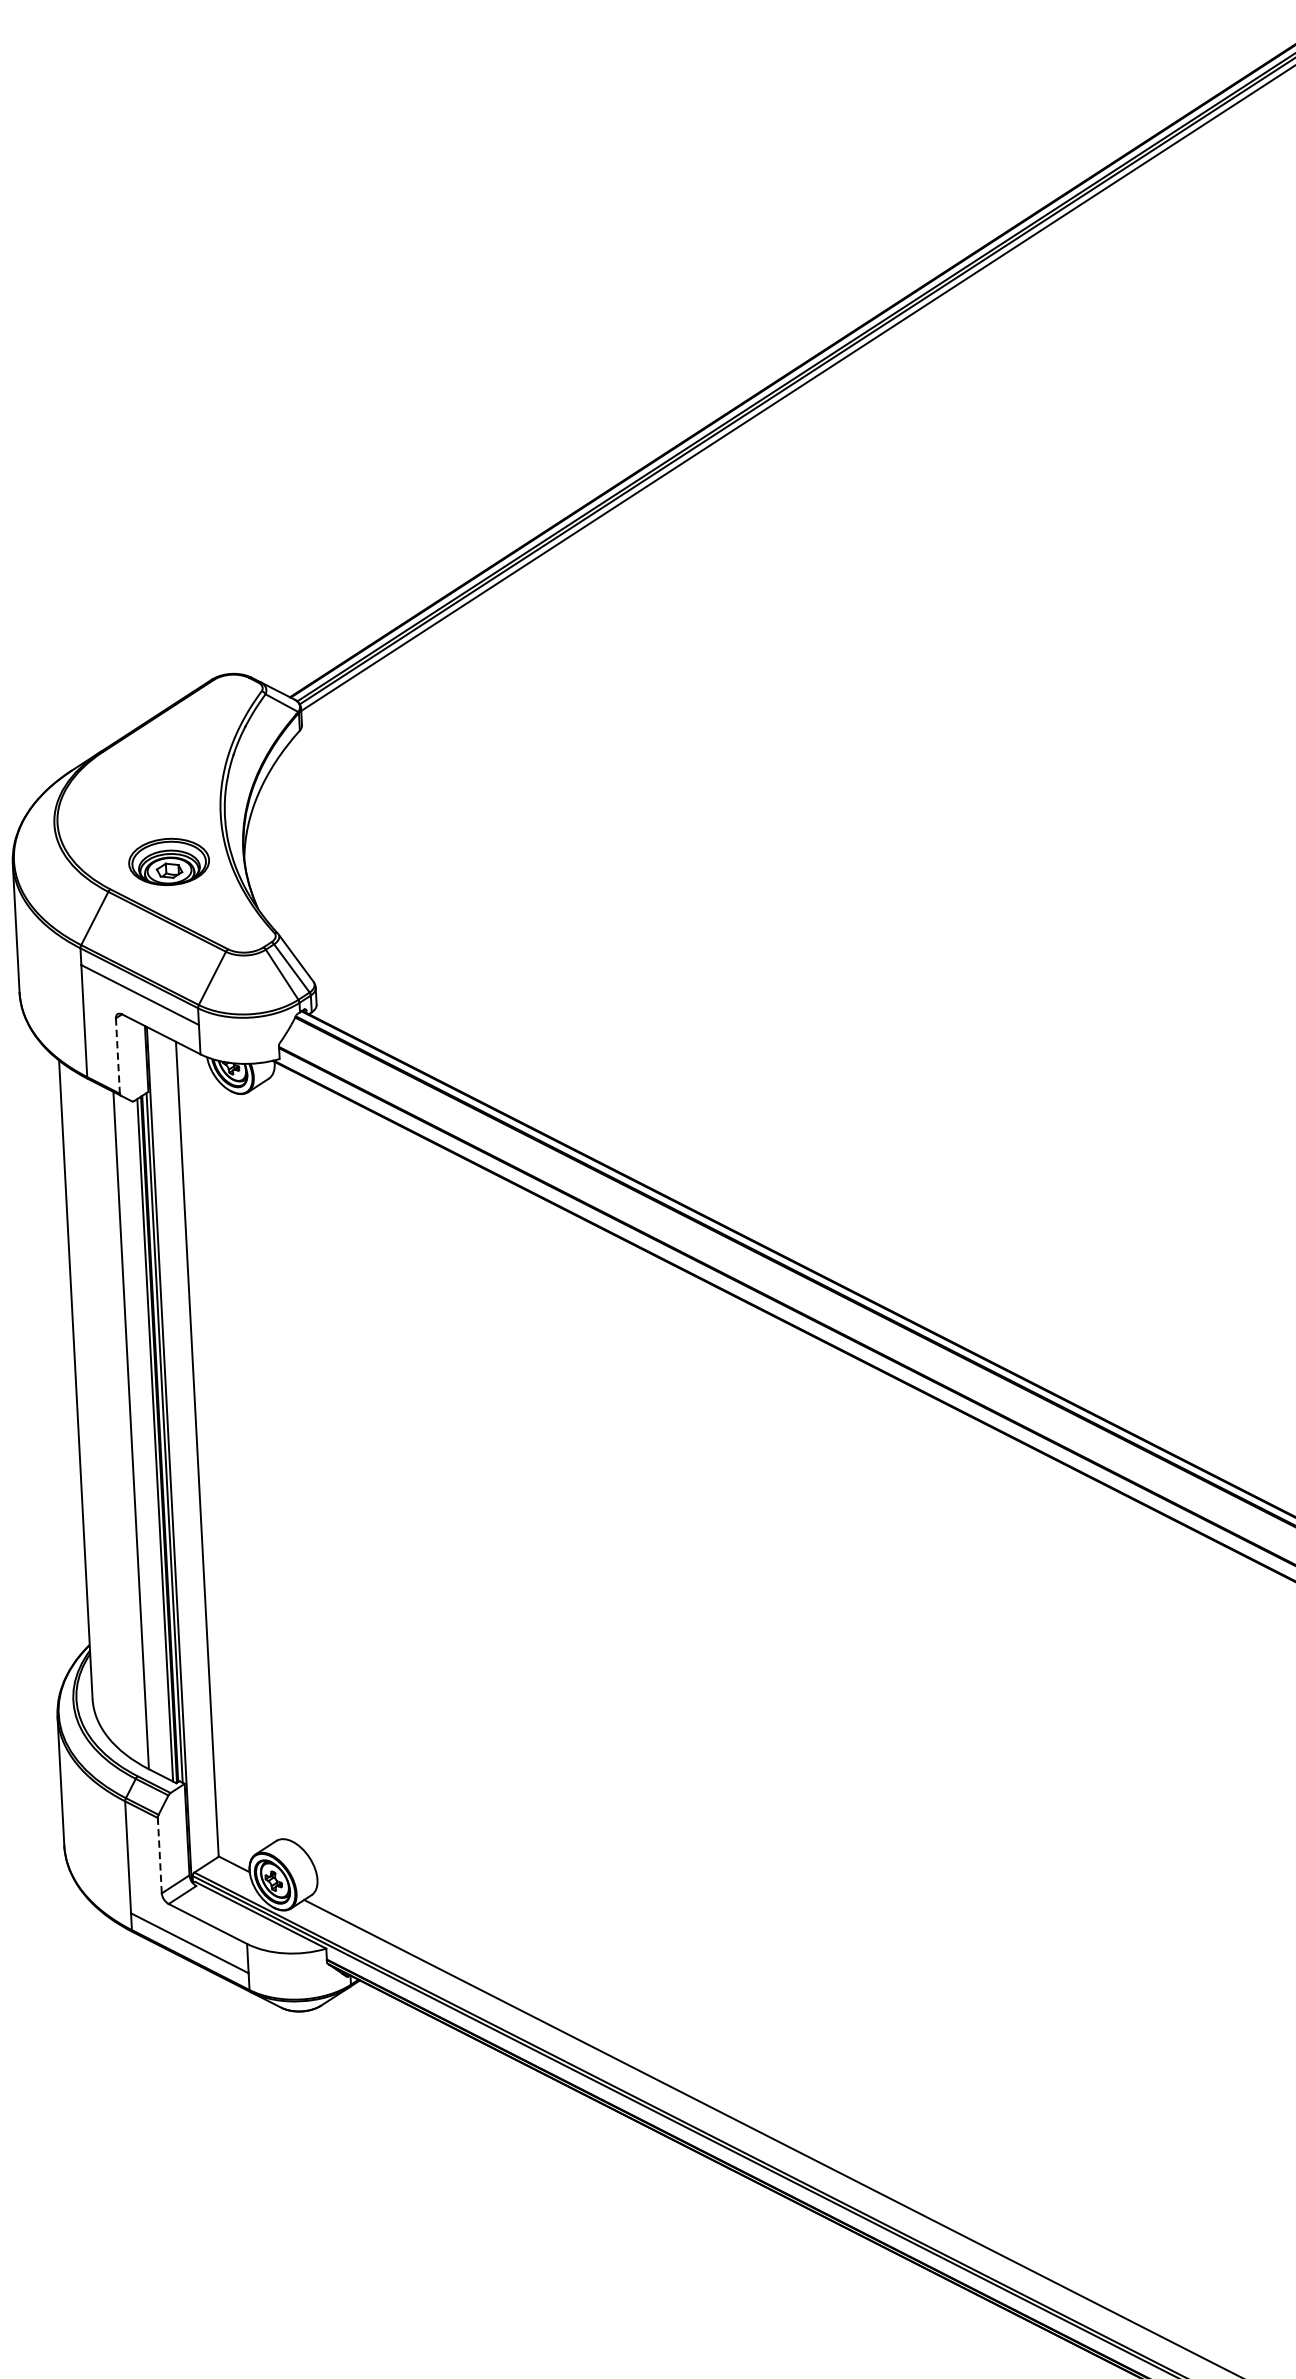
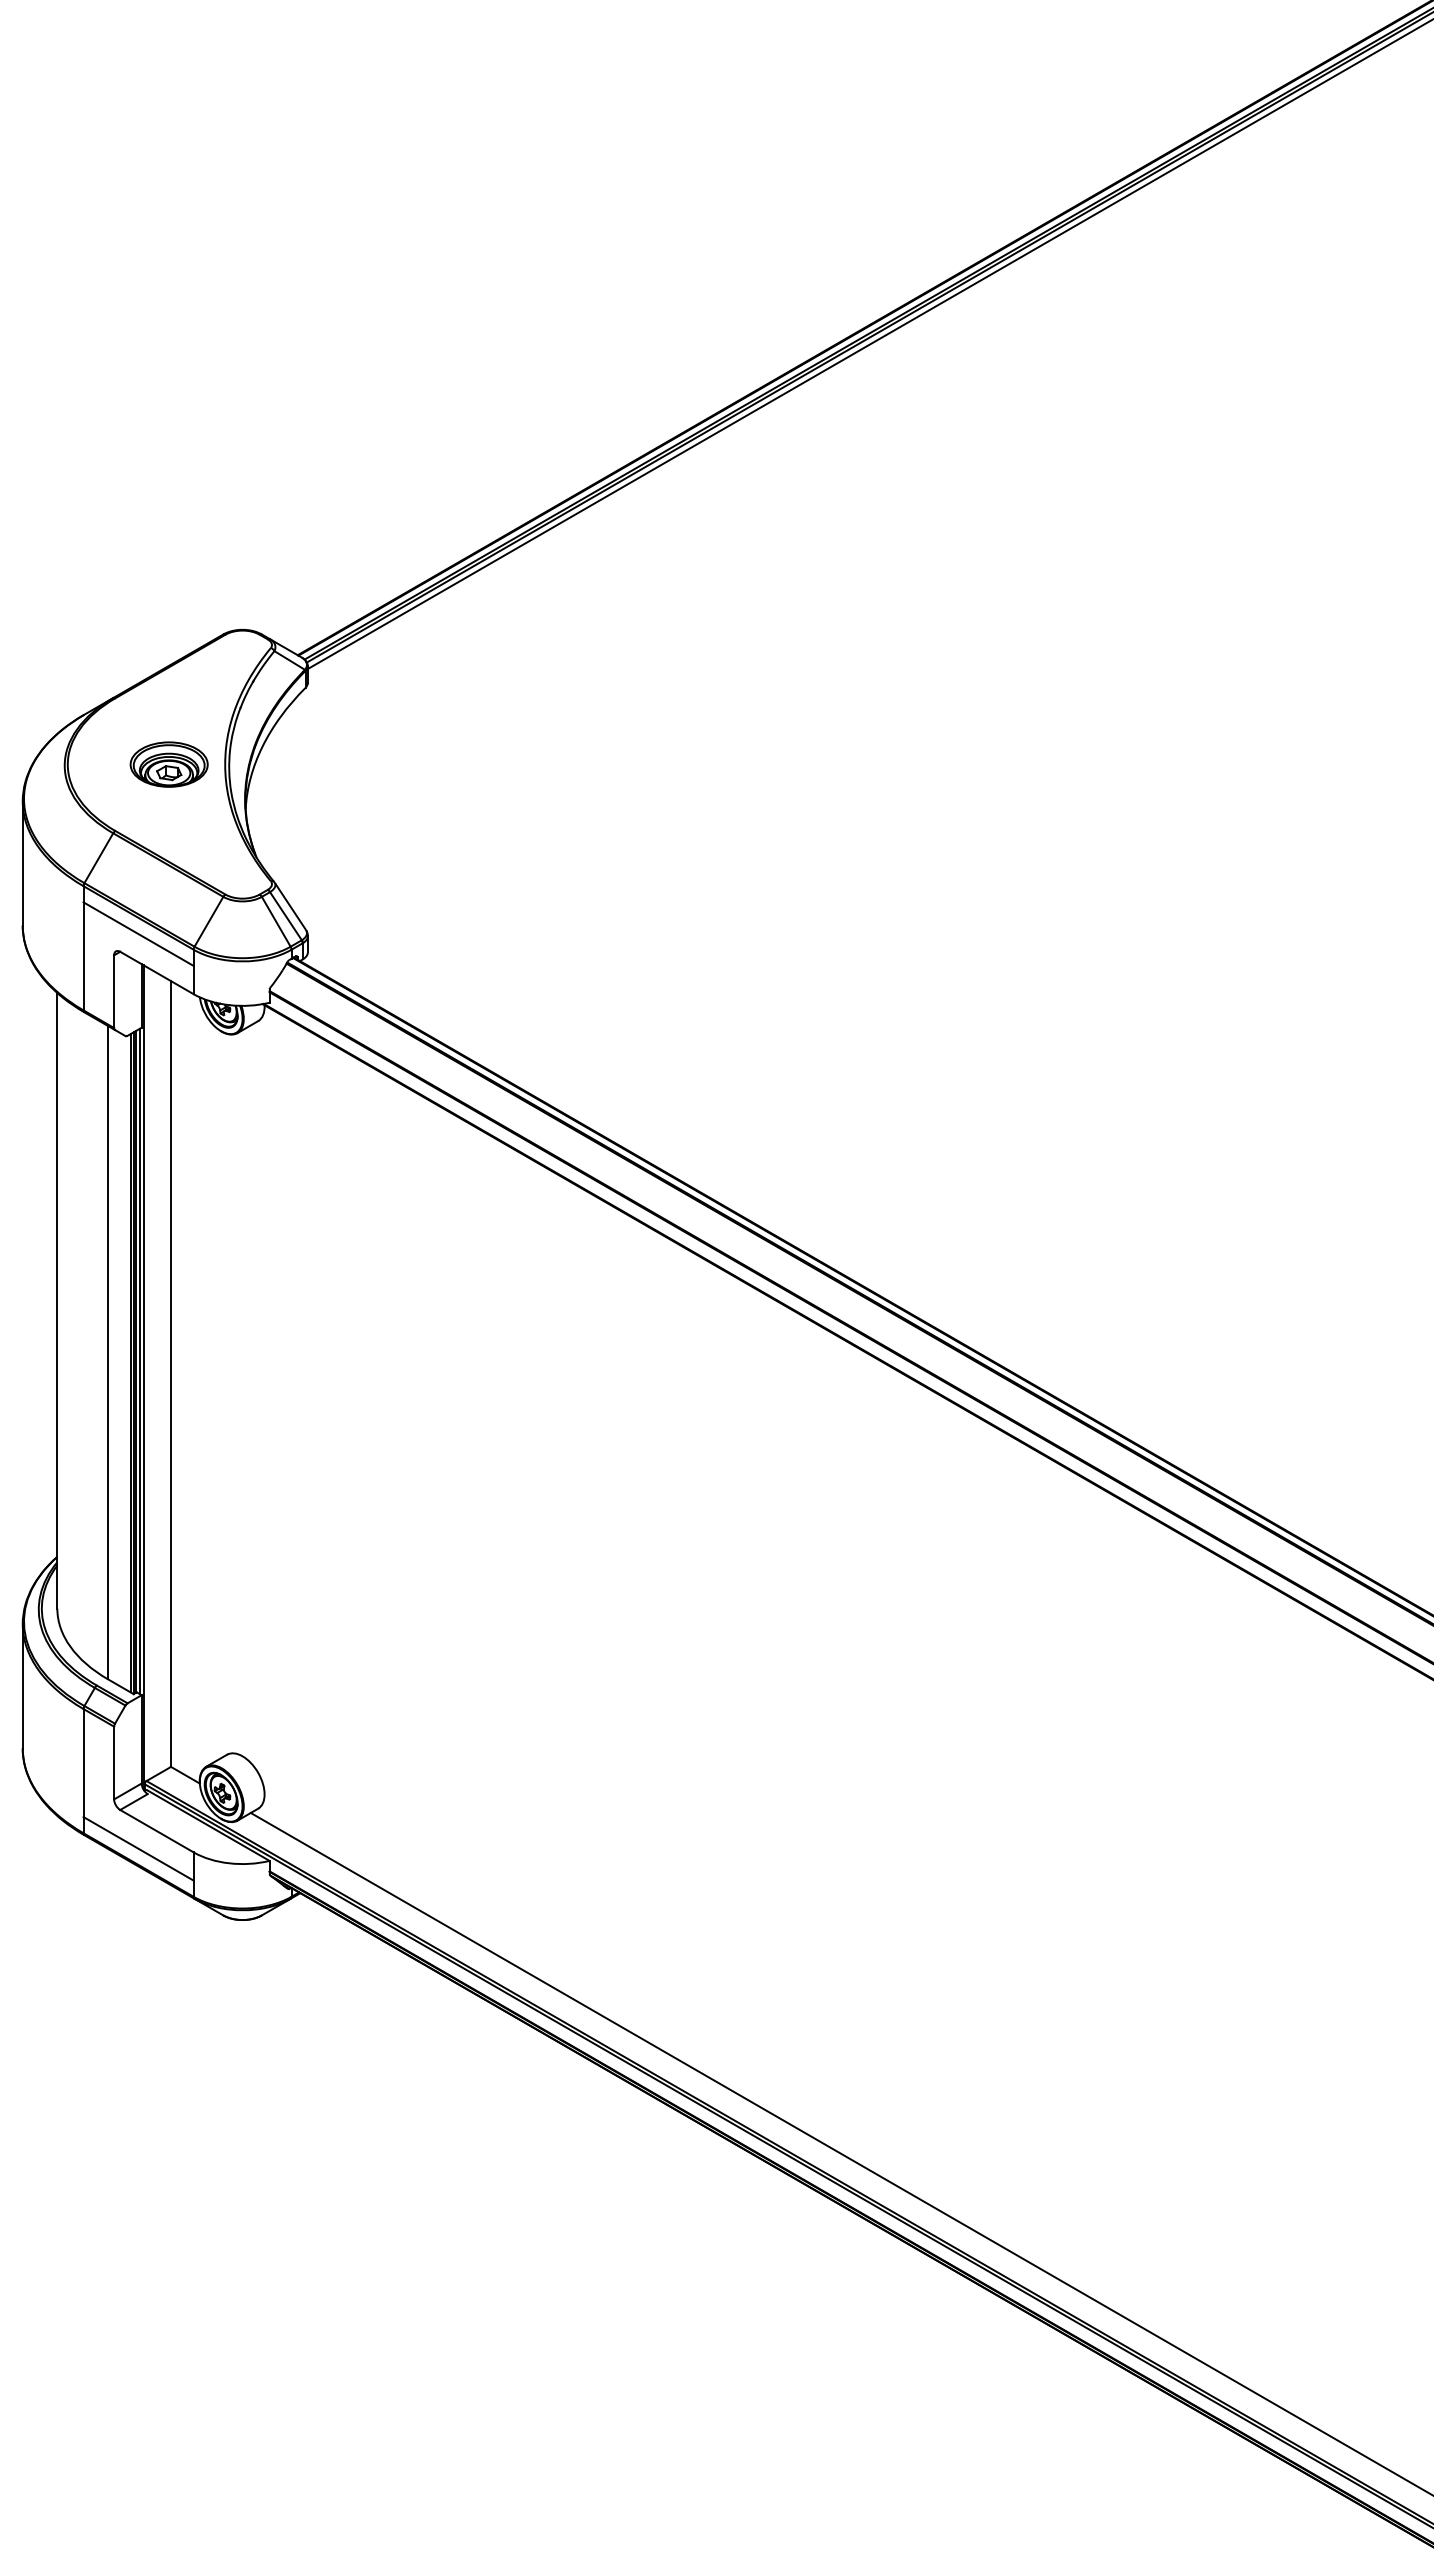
part: (168, 861) -> (168, 764), moved
line: (118, 1056) -> (114, 992), dashed -> solid
line: (160, 1855) -> (114, 1762), dashed -> solid

